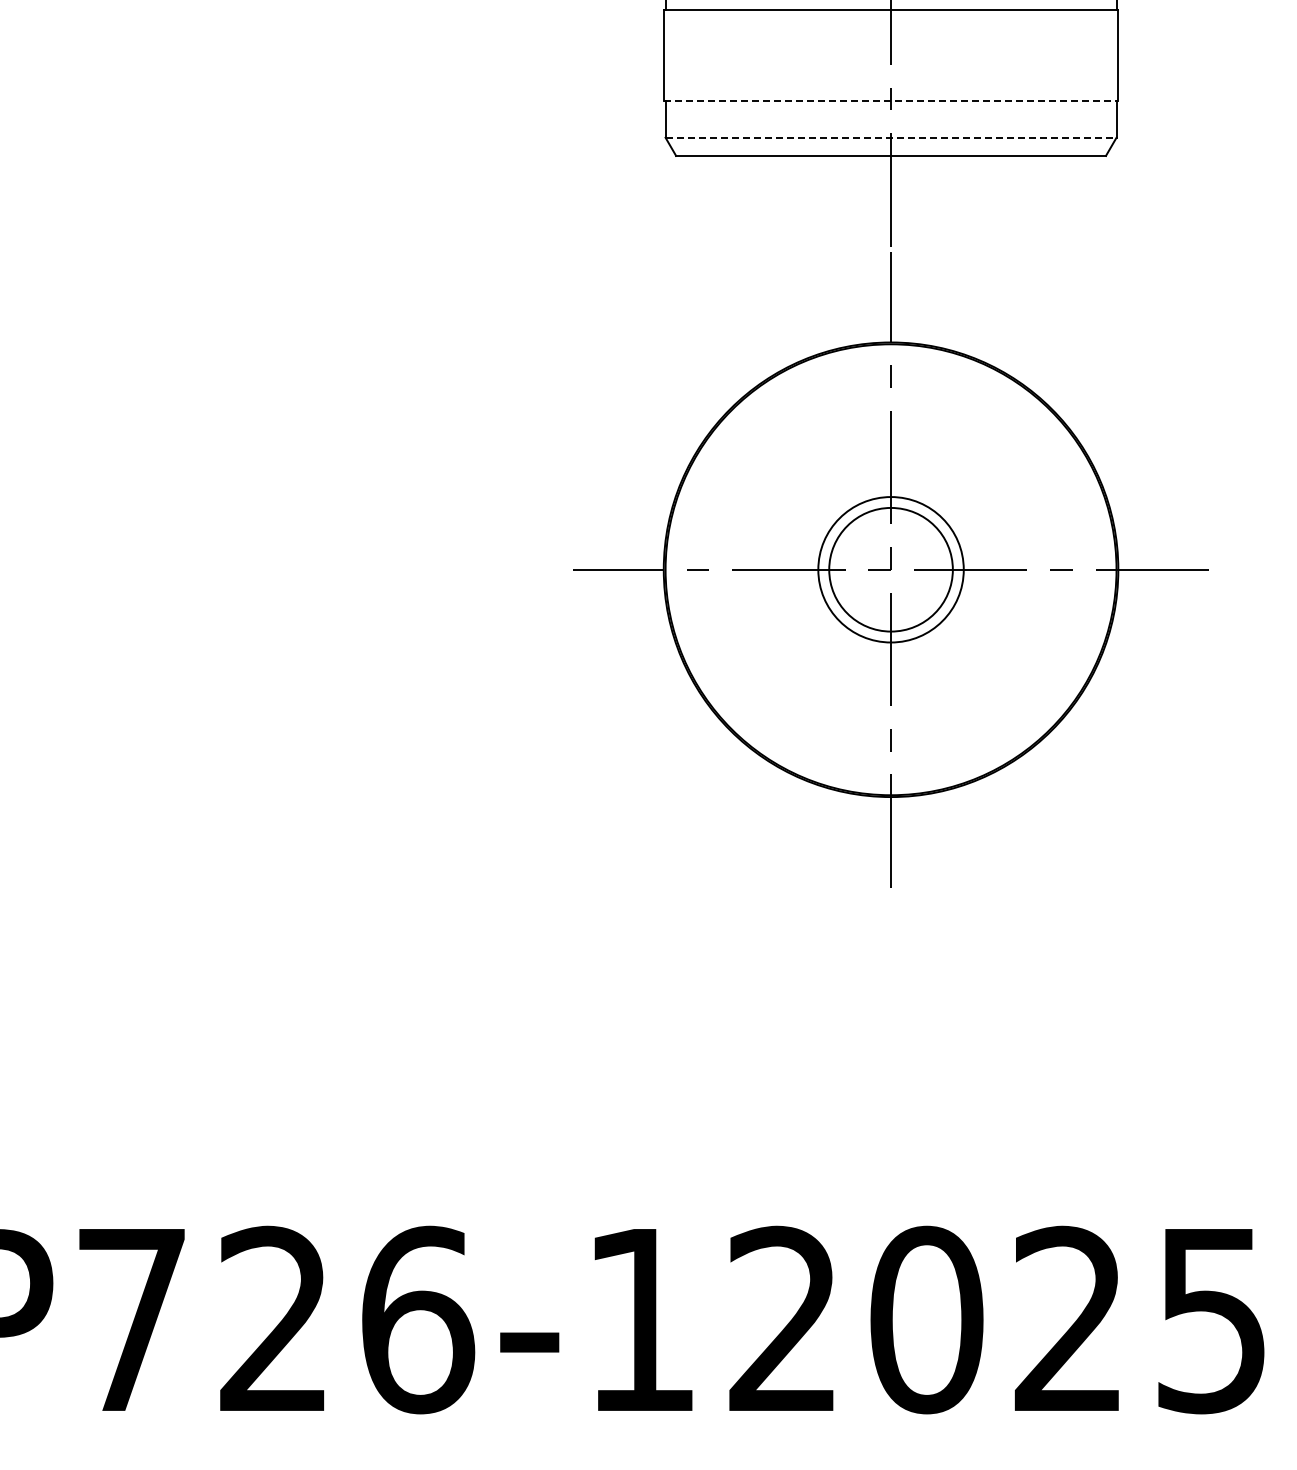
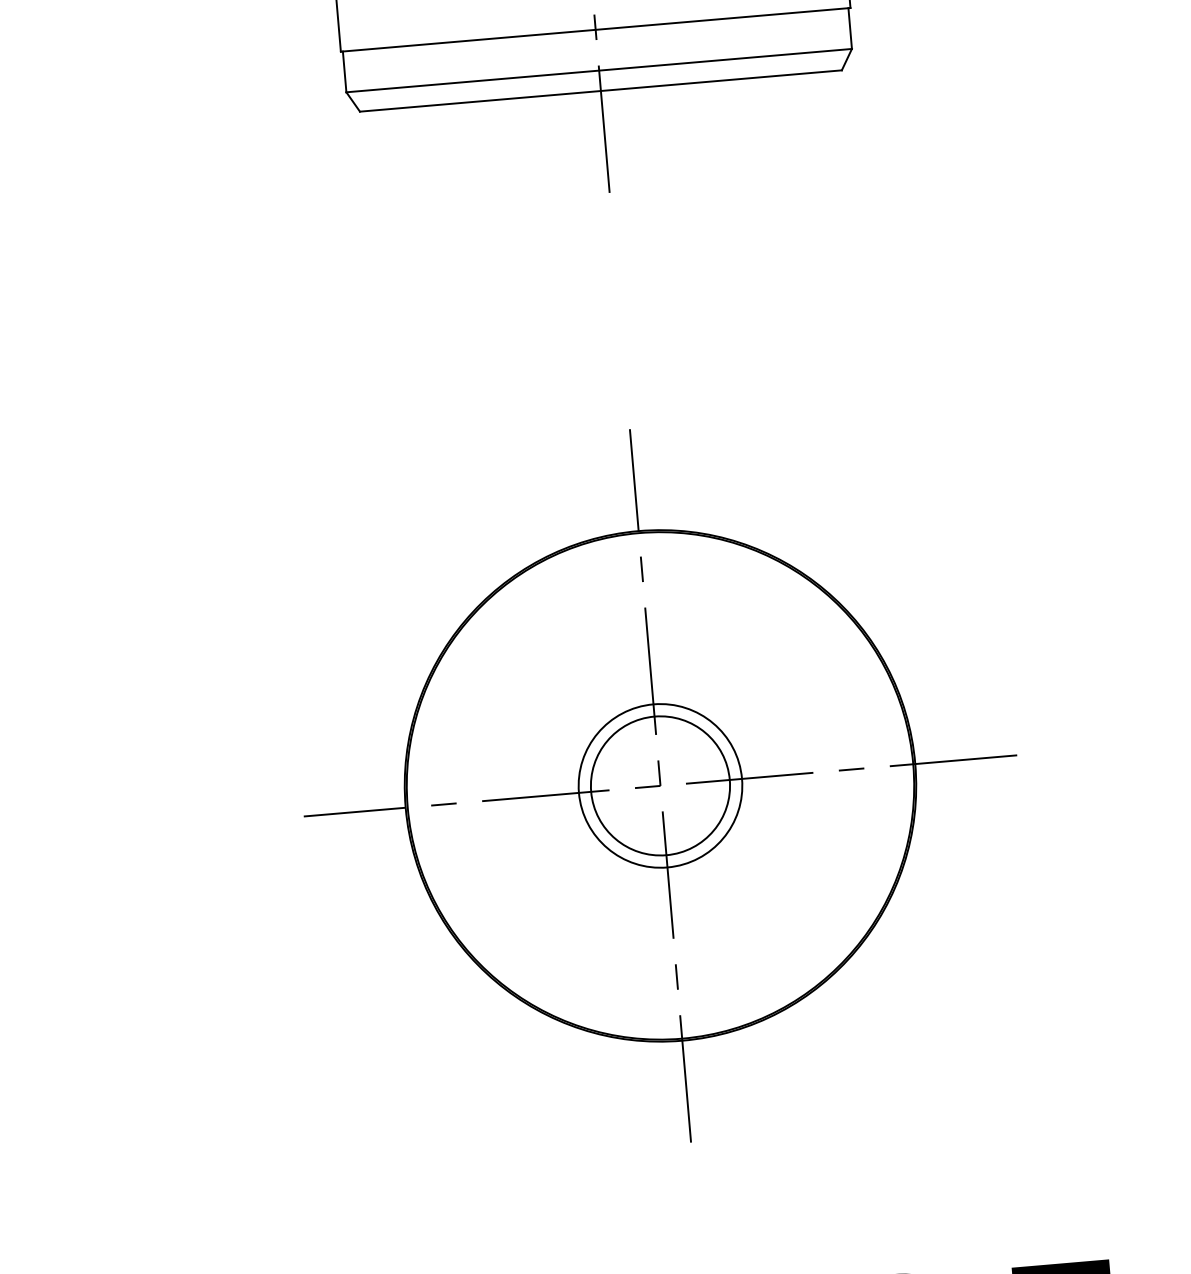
line: (891, 101) -> (596, 29), dashed -> solid
line: (891, 137) -> (599, 70), dashed -> solid
part: (890, 569) -> (659, 785), moved

